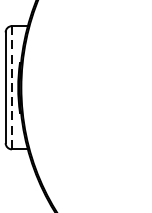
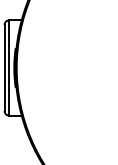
line: (12, 87) -> (9, 67), dashed -> solid

